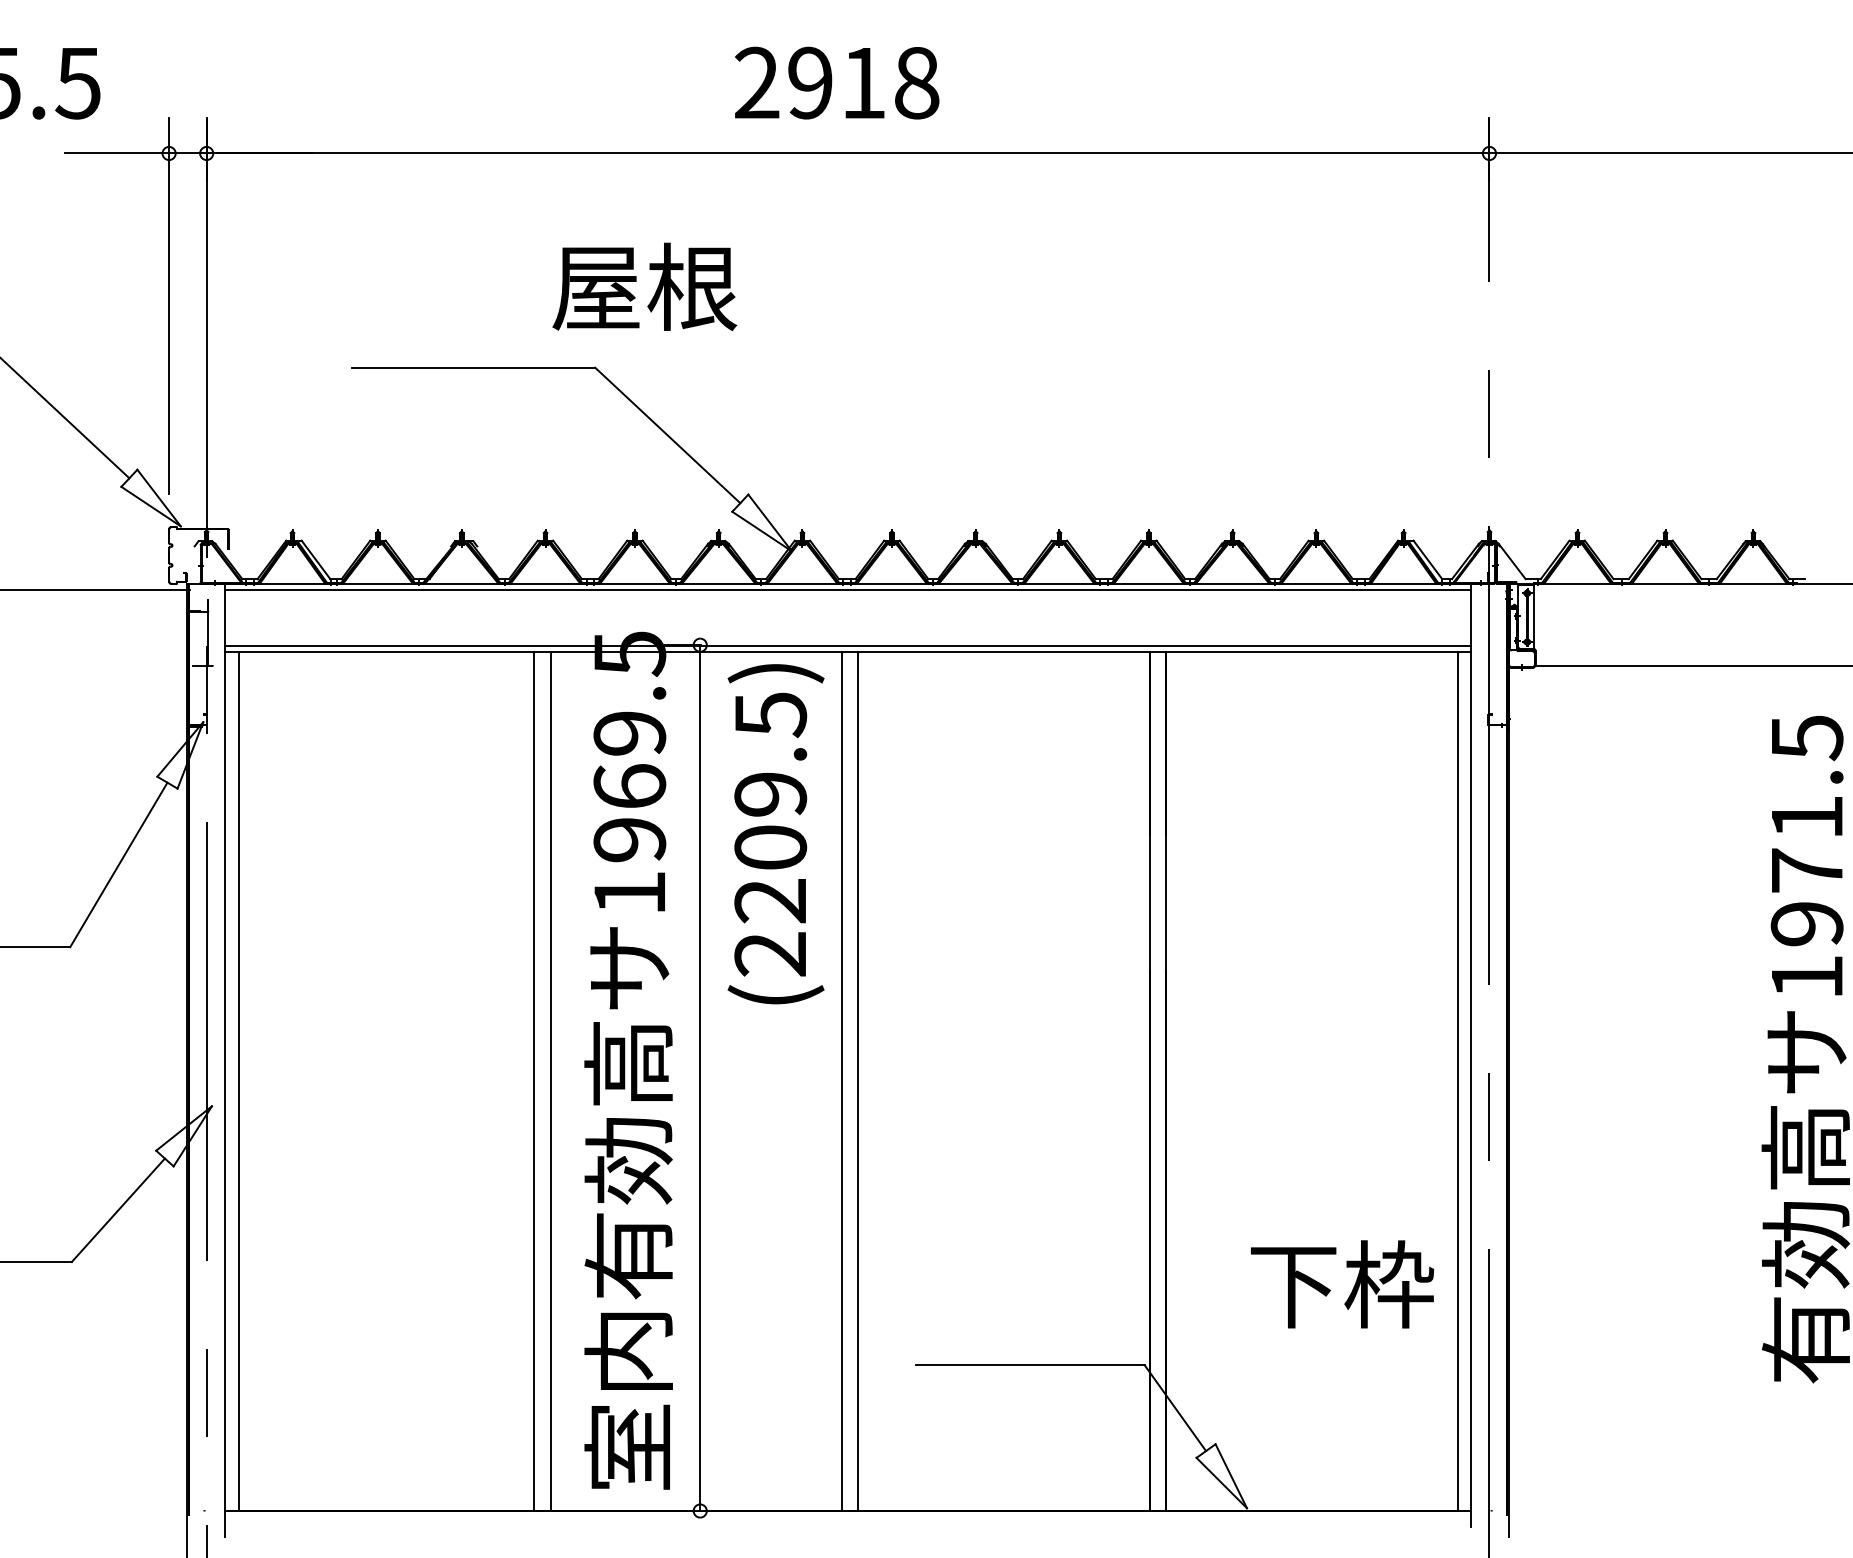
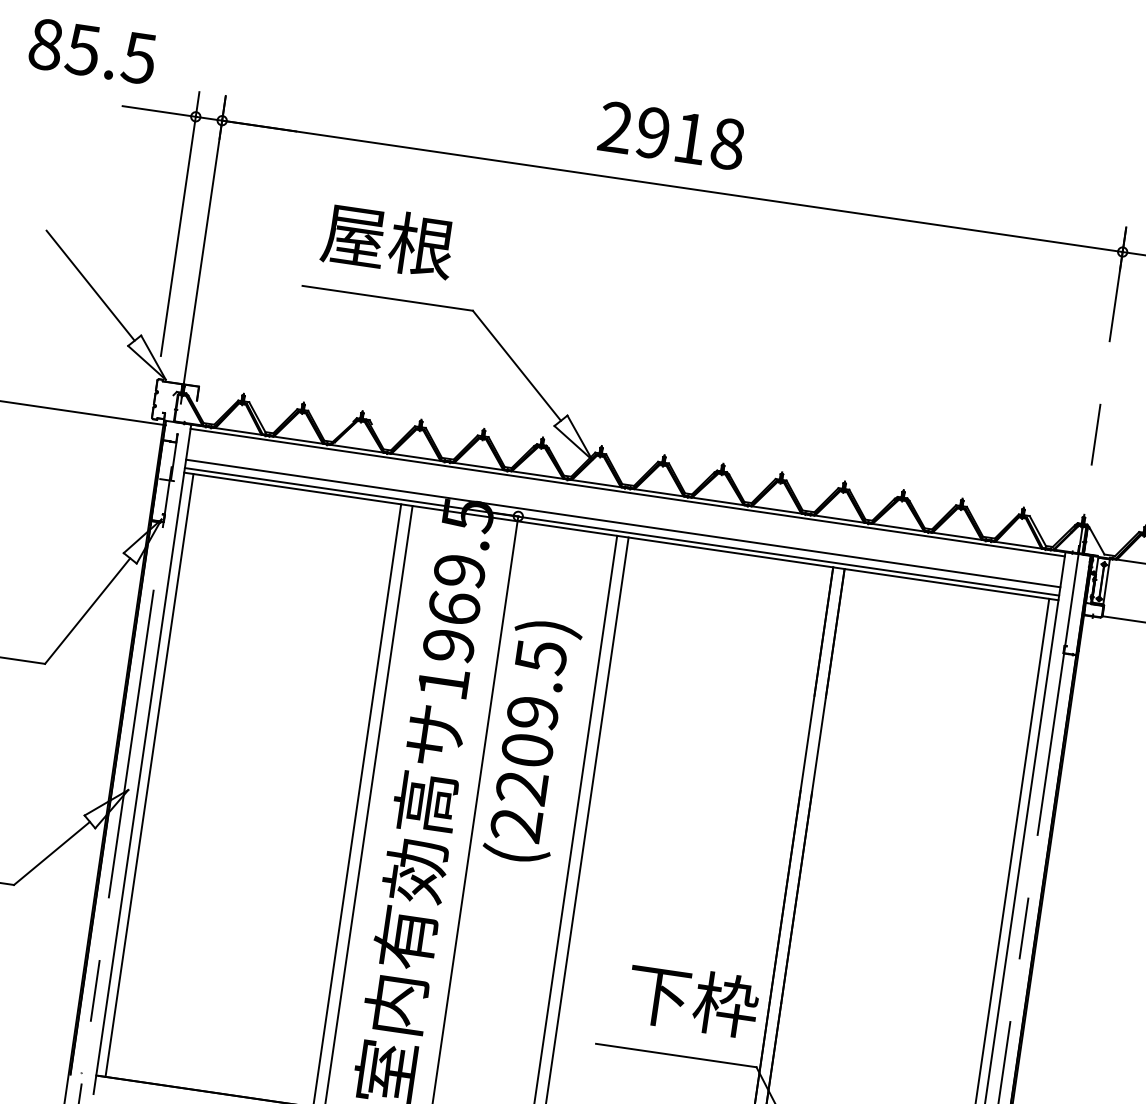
text: (644, 286) -> (388, 240), moved
line: (847, 633) -> (622, 523), added
text: (775, 834) -> (532, 741), moved
text: (1342, 1284) -> (693, 1000), moved

